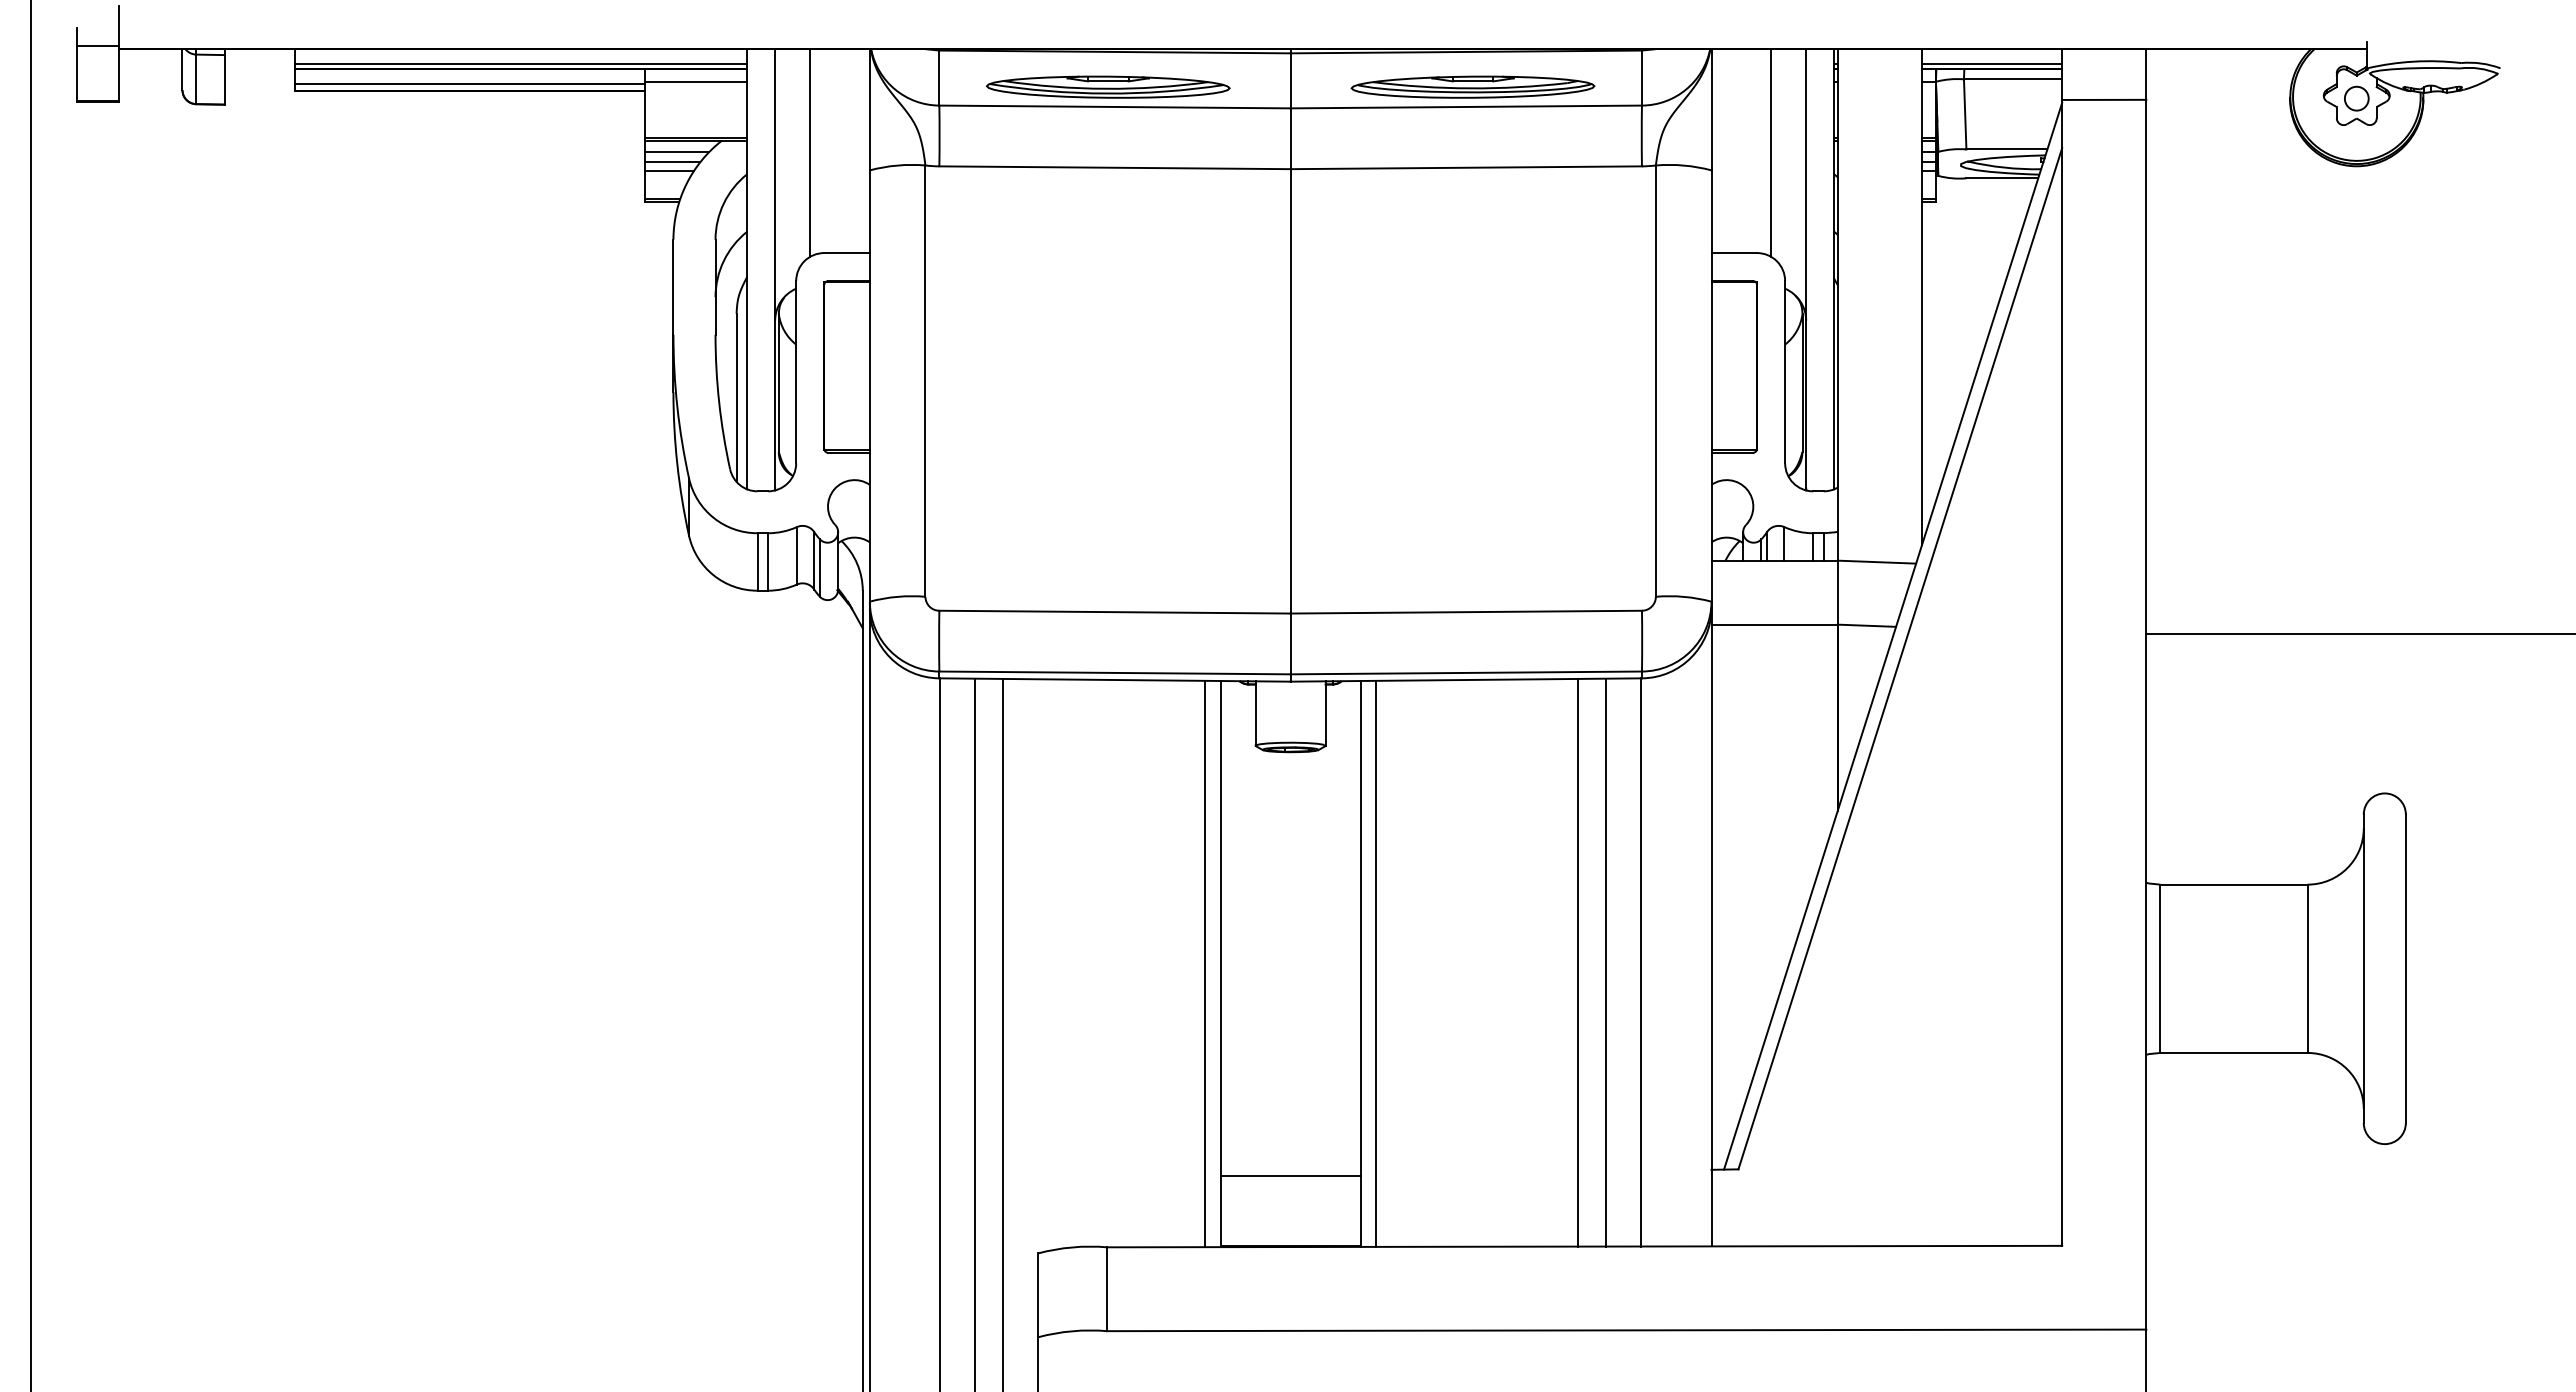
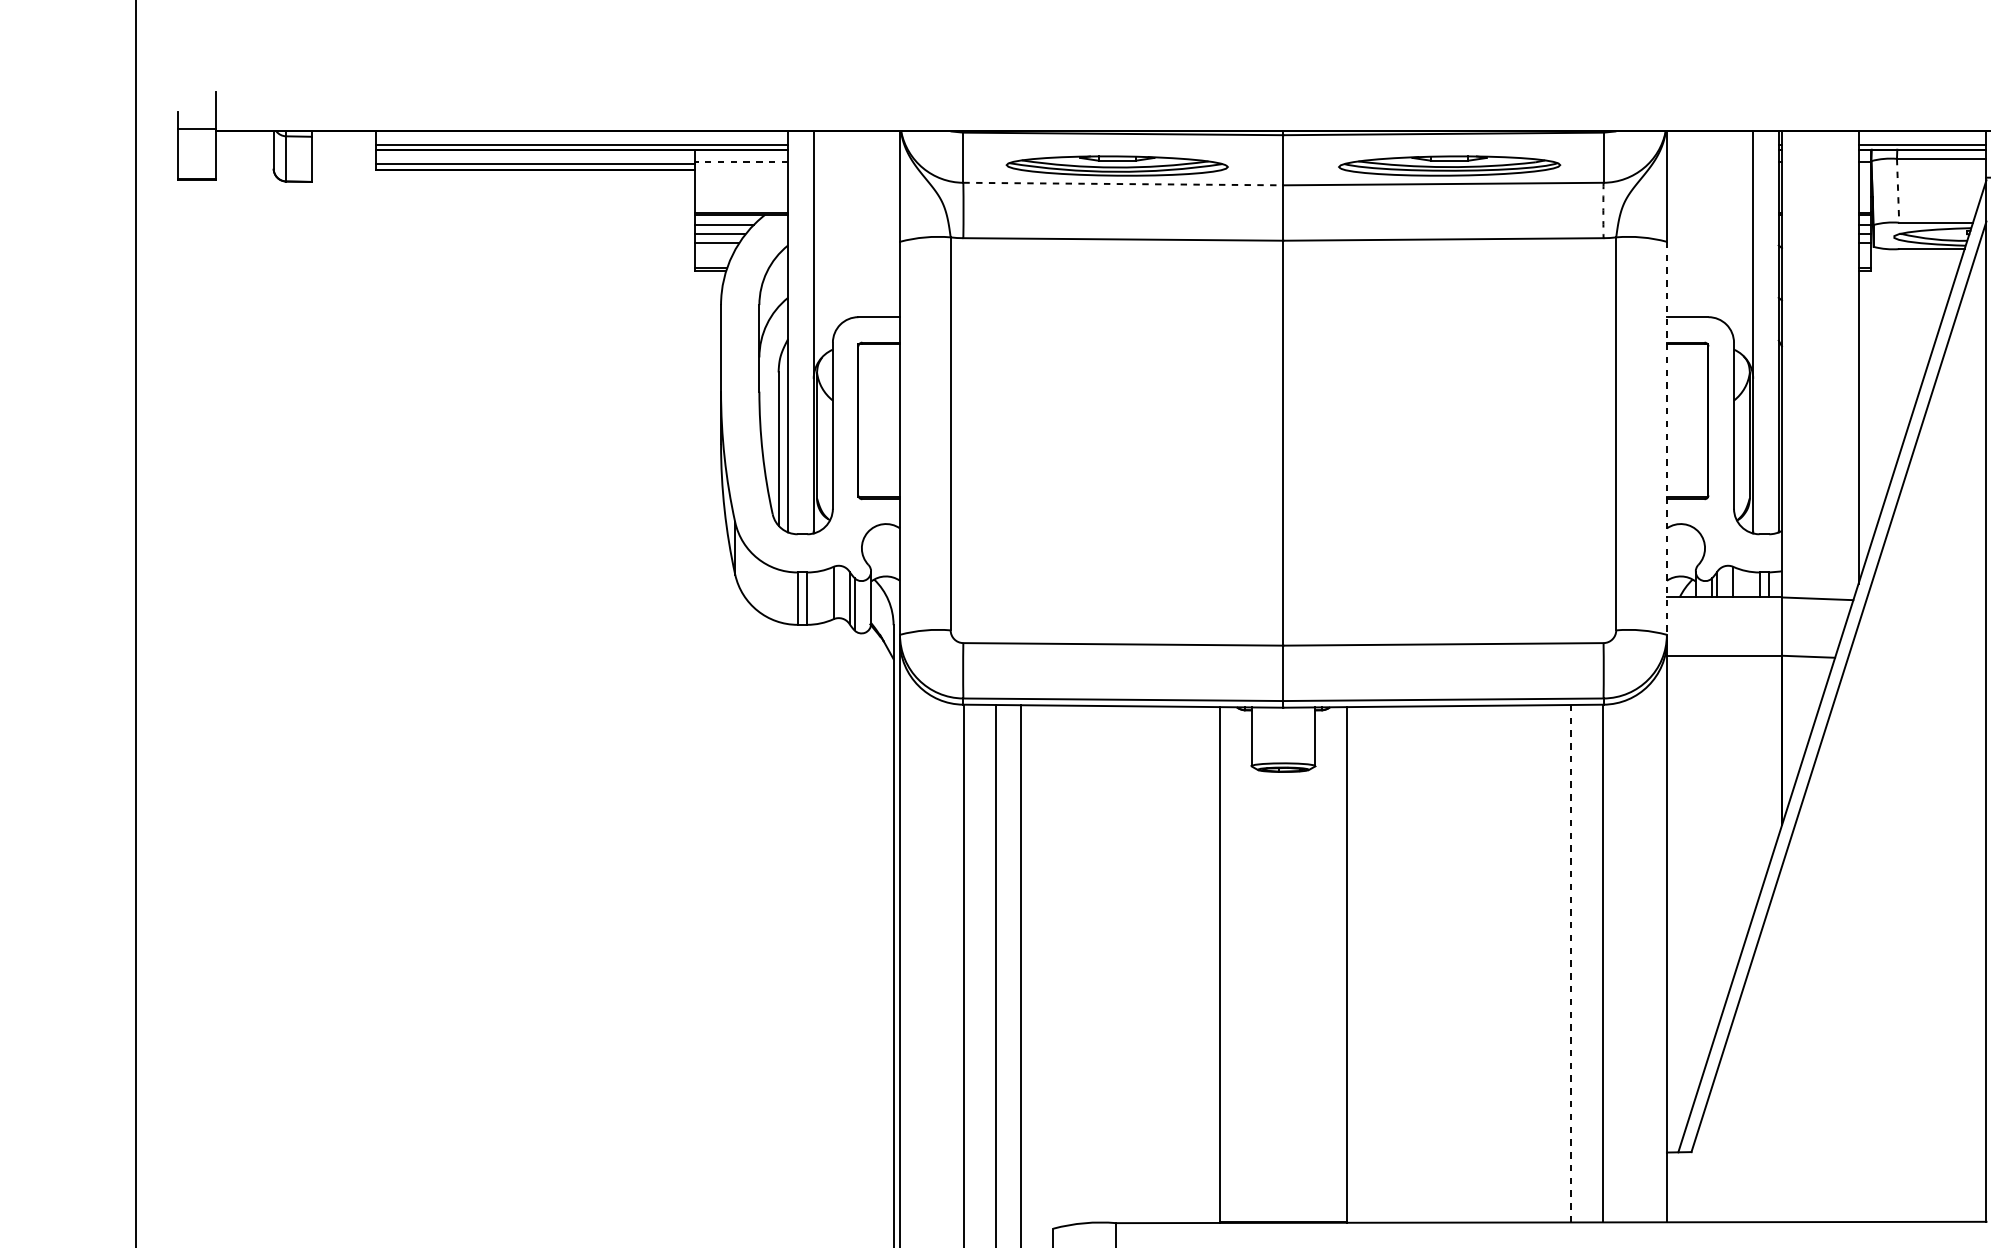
line: (696, 82) -> (742, 161), solid -> dashed
line: (1115, 106) -> (1123, 183), solid -> dashed
line: (1965, 114) -> (1898, 190), solid -> dashed
arc: (1641, 135) -> (1603, 210), solid -> dashed
line: (810, 152) -> (845, 225), removed
line: (1771, 152) -> (1721, 225), removed
line: (1711, 386) -> (1666, 438), solid -> dashed
line: (1578, 962) -> (1545, 963), removed
line: (1606, 962) -> (1571, 963), solid -> dashed
line: (1205, 963) -> (1205, 964), removed
line: (1376, 963) -> (1361, 964), removed
line: (1290, 1176) -> (1283, 1158), removed

